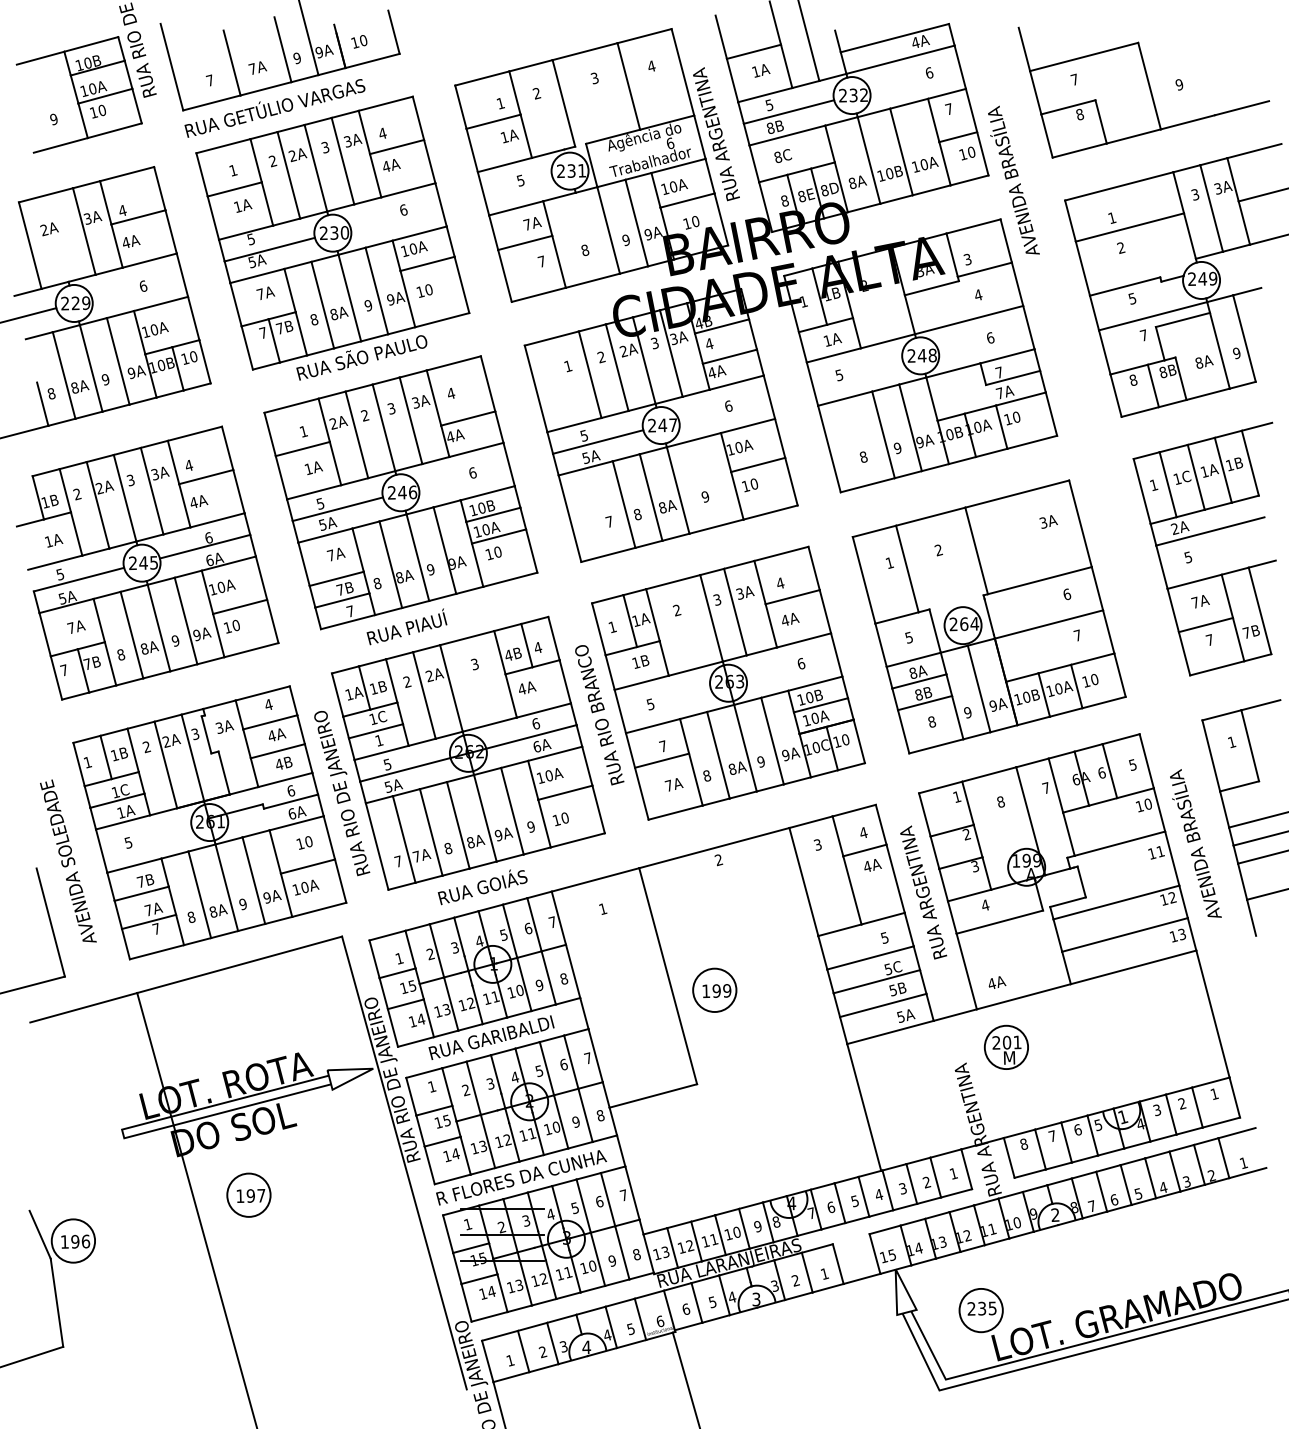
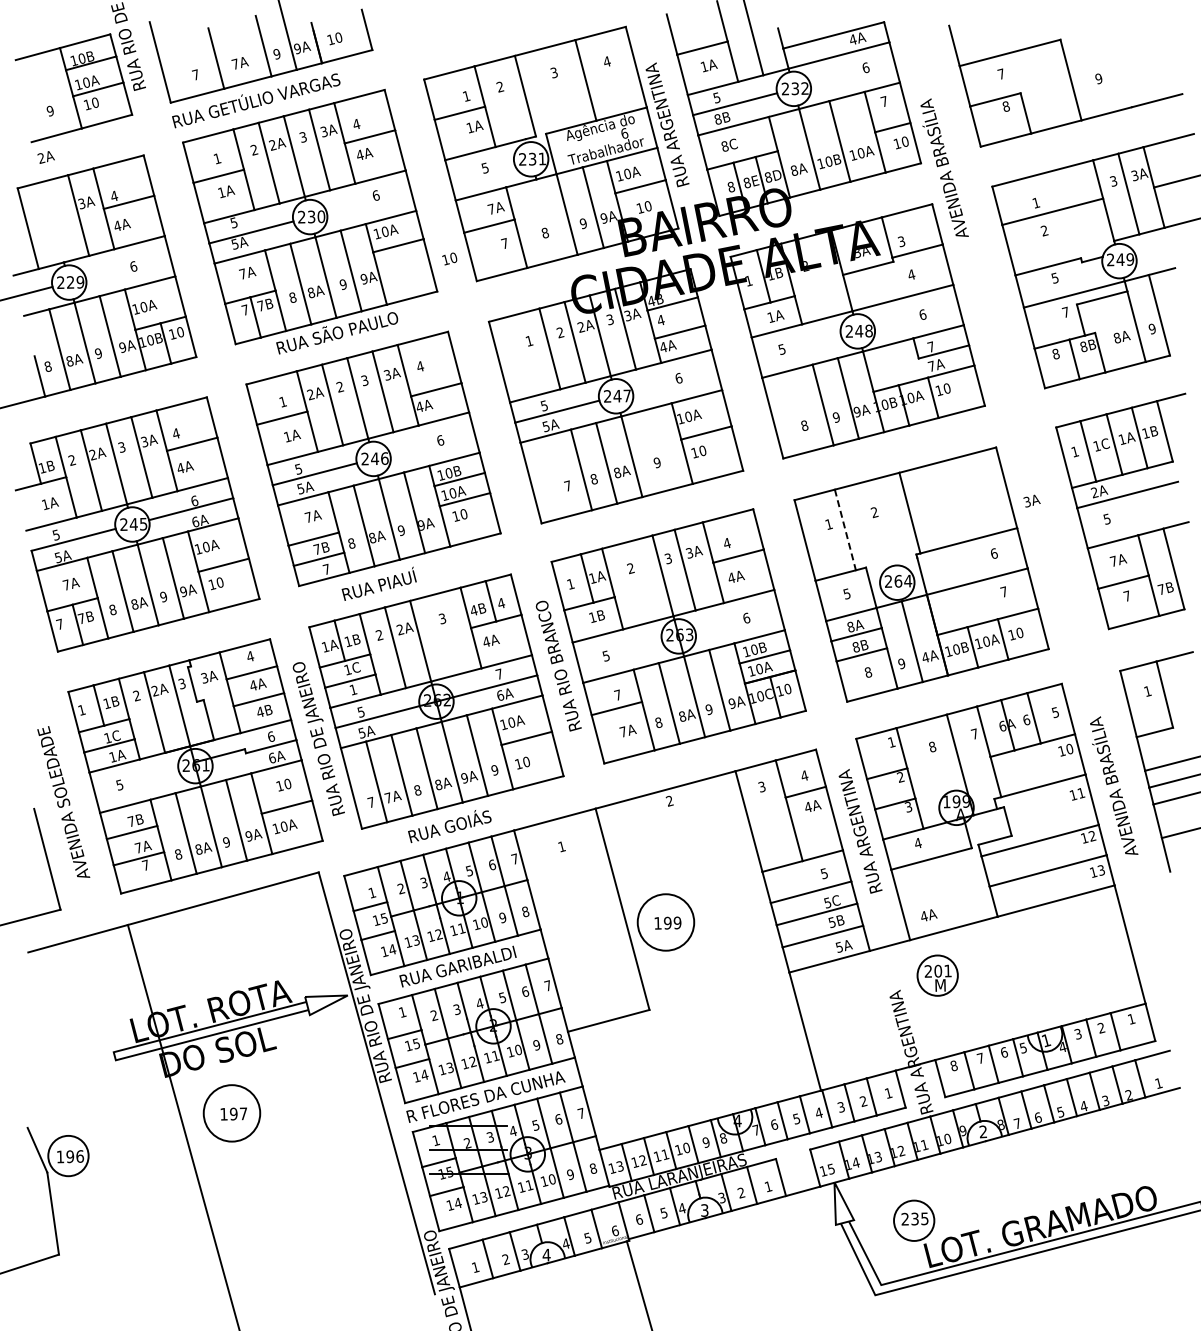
text: (48, 229) -> (45, 157), moved
text: (424, 290) -> (449, 258), moved
text: (1048, 521) -> (1031, 500), moved
line: (907, 568) -> (845, 529), solid -> dashed
text: (993, 705) -> (925, 657), 9A -> 4A
text: (536, 723) -> (499, 673), 6 -> 7
circle: (714, 990) -> (665, 922), size x1.4
circle: (248, 1195) -> (231, 1113), size x1.4

